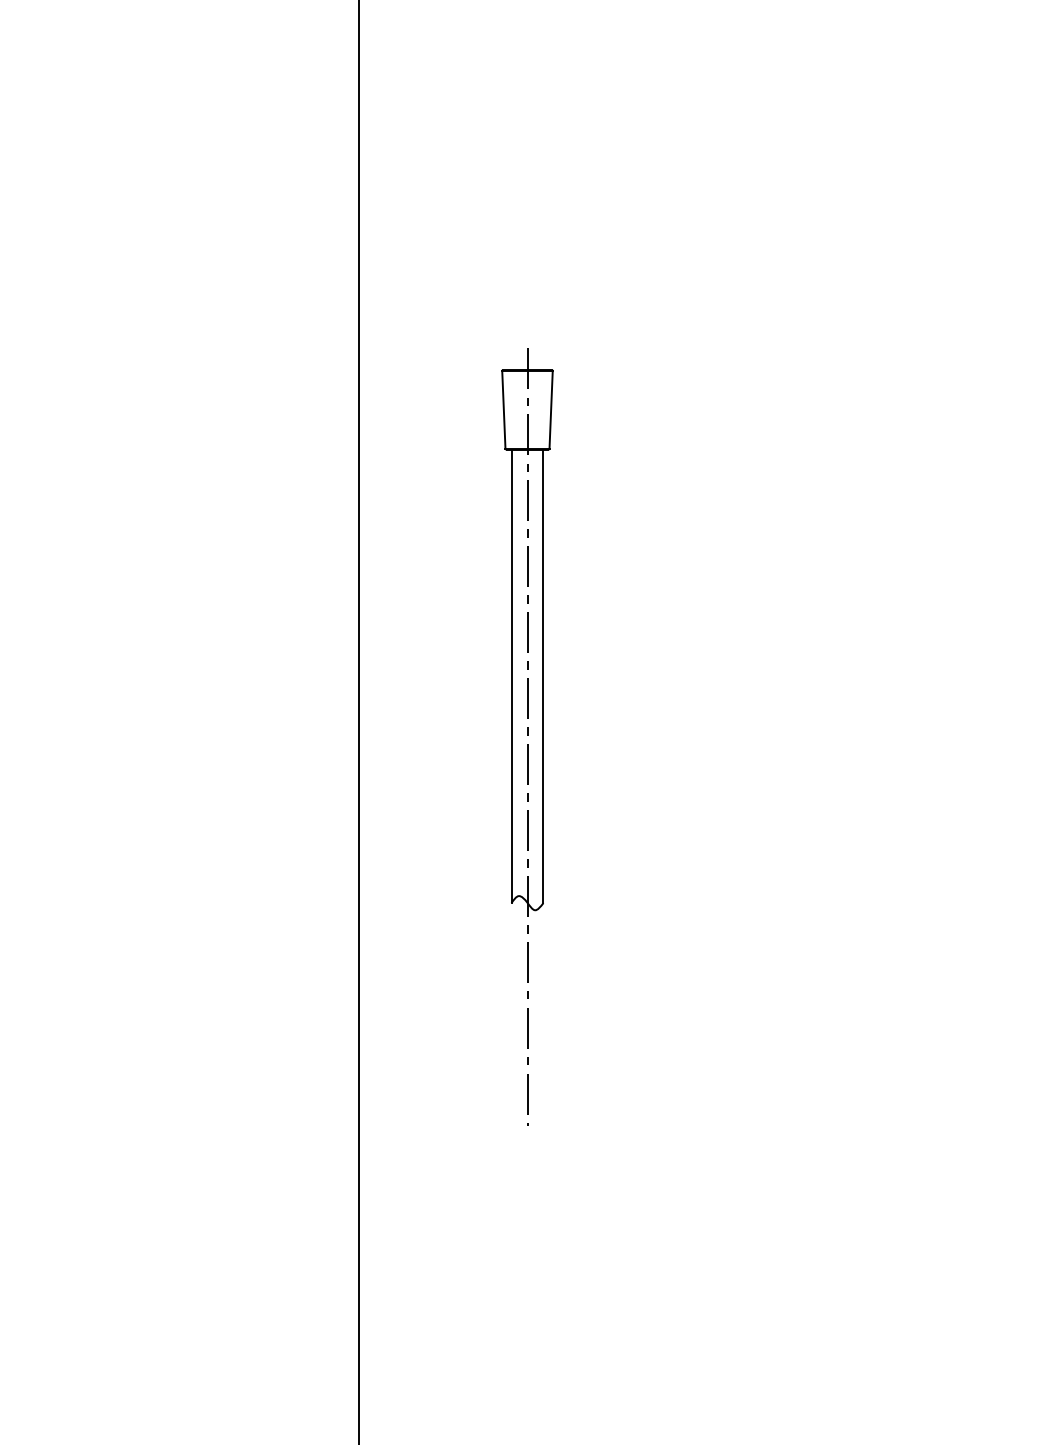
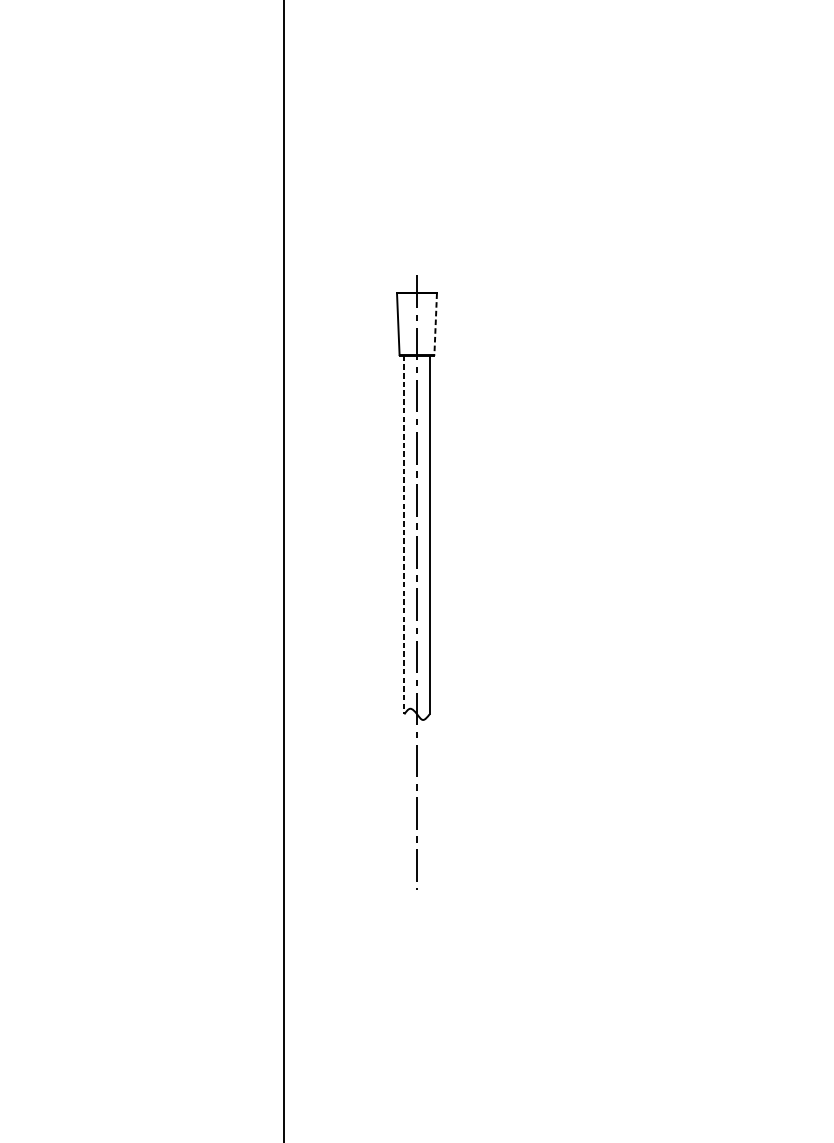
line: (551, 409) -> (435, 323), solid -> dashed
line: (511, 676) -> (404, 535), solid -> dashed

